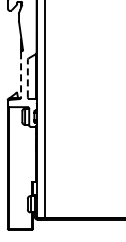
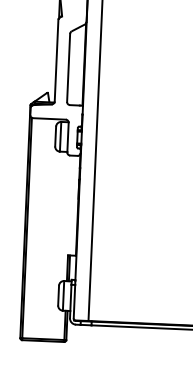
line: (21, 74) -> (57, 59), dashed -> solid
line: (27, 78) -> (67, 67), dashed -> solid

